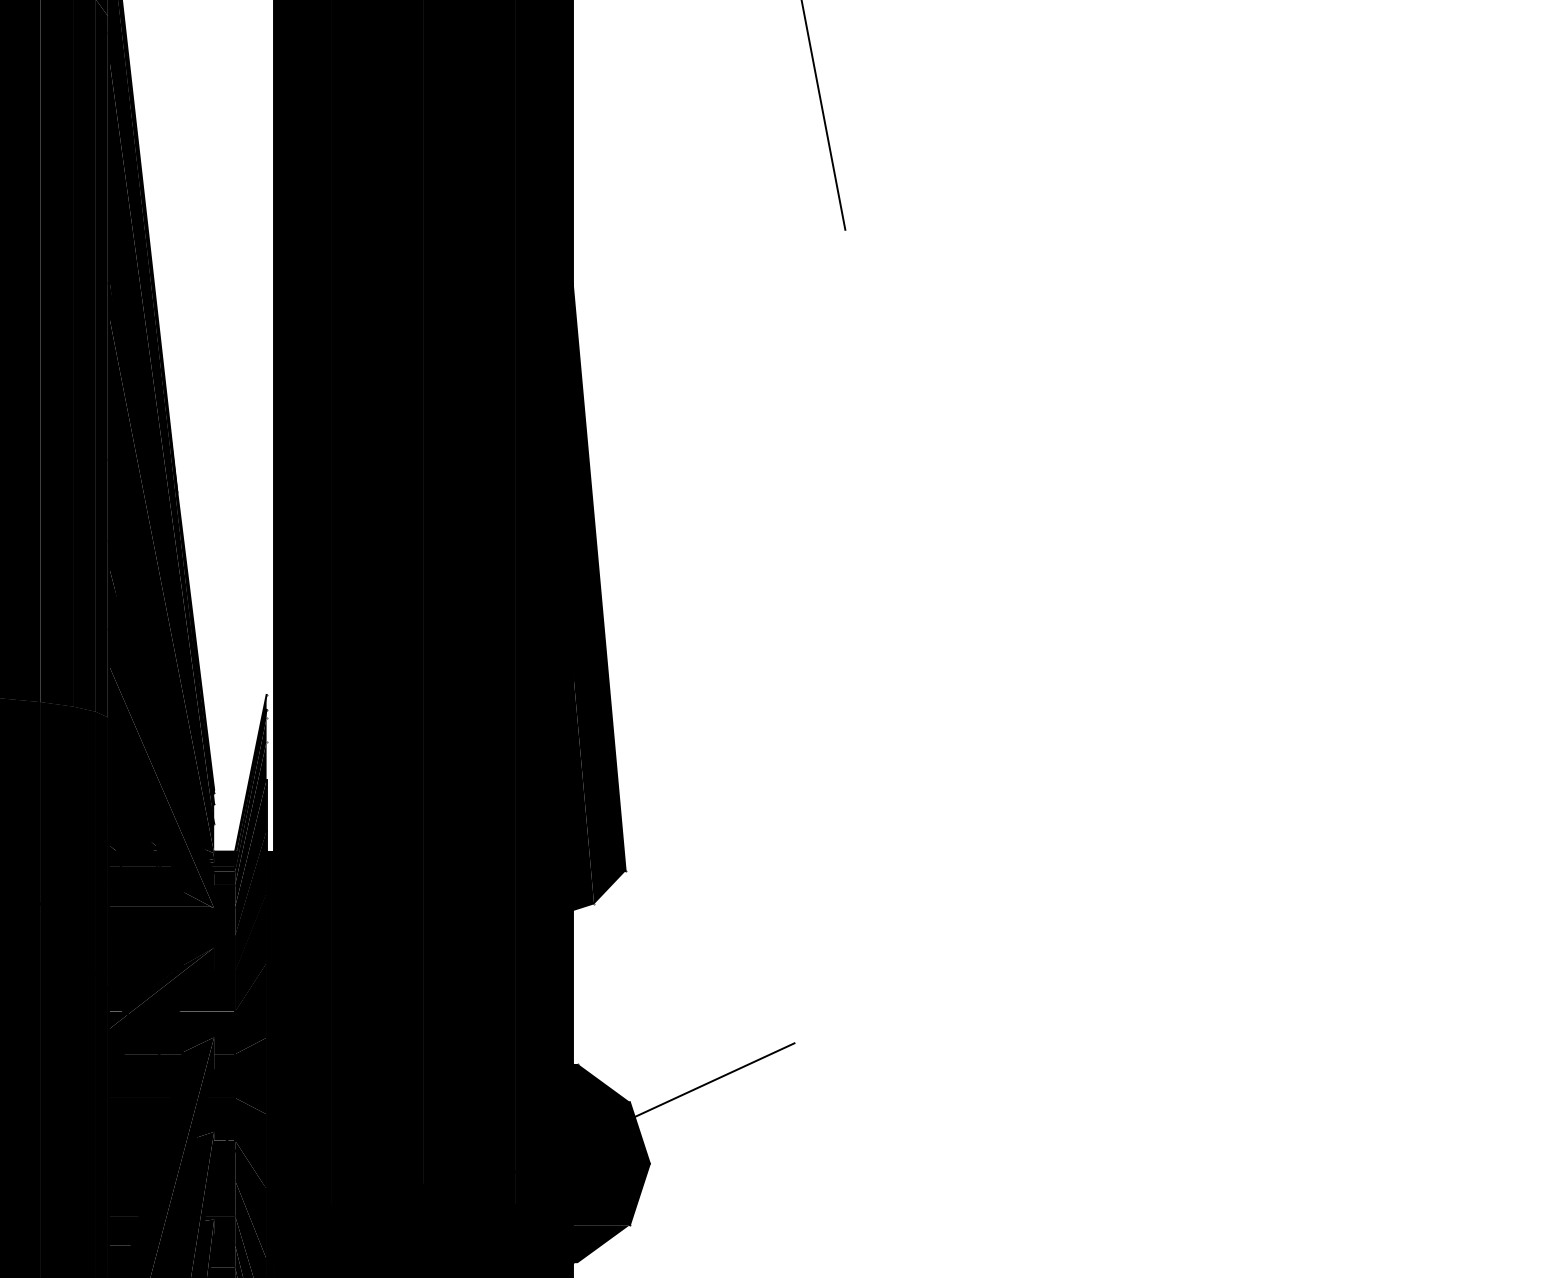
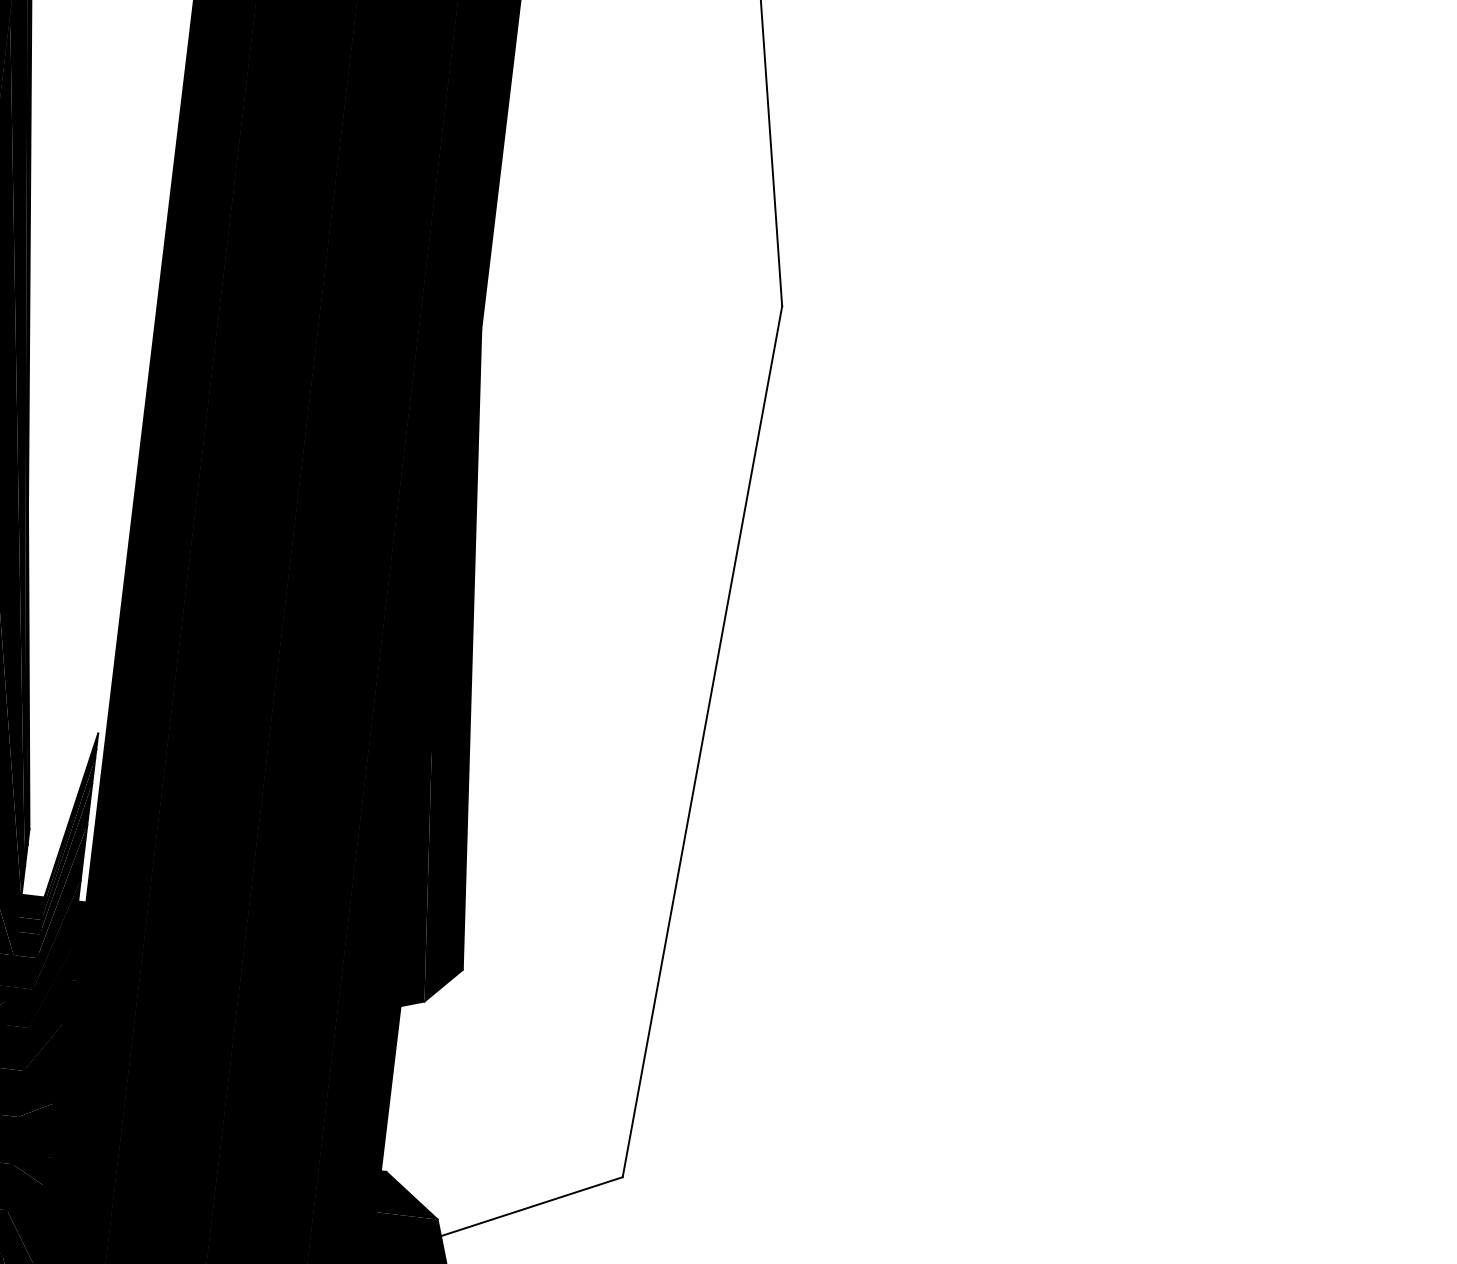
line: (819, 636) -> (701, 741), added

